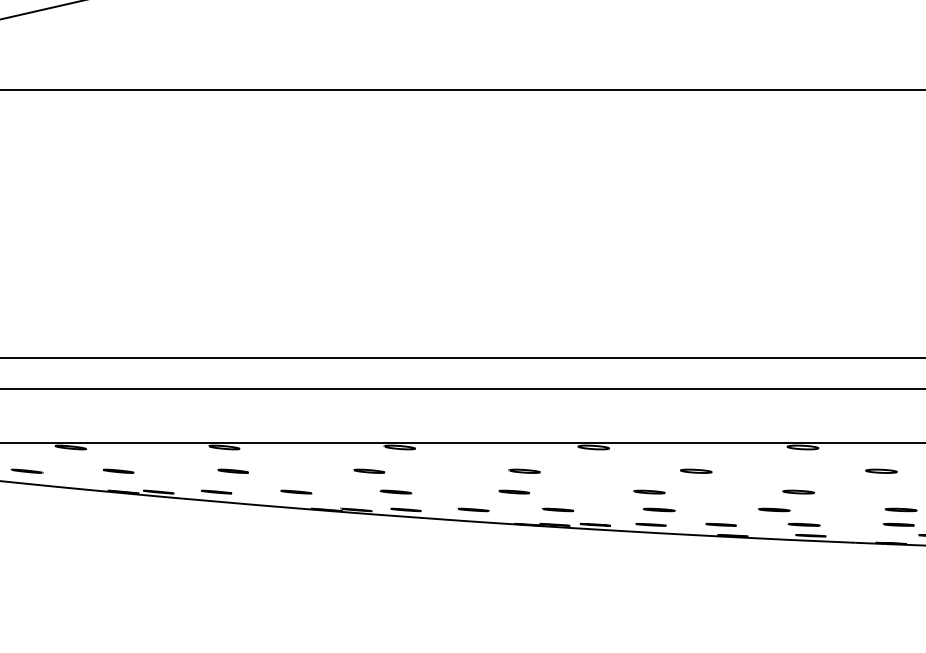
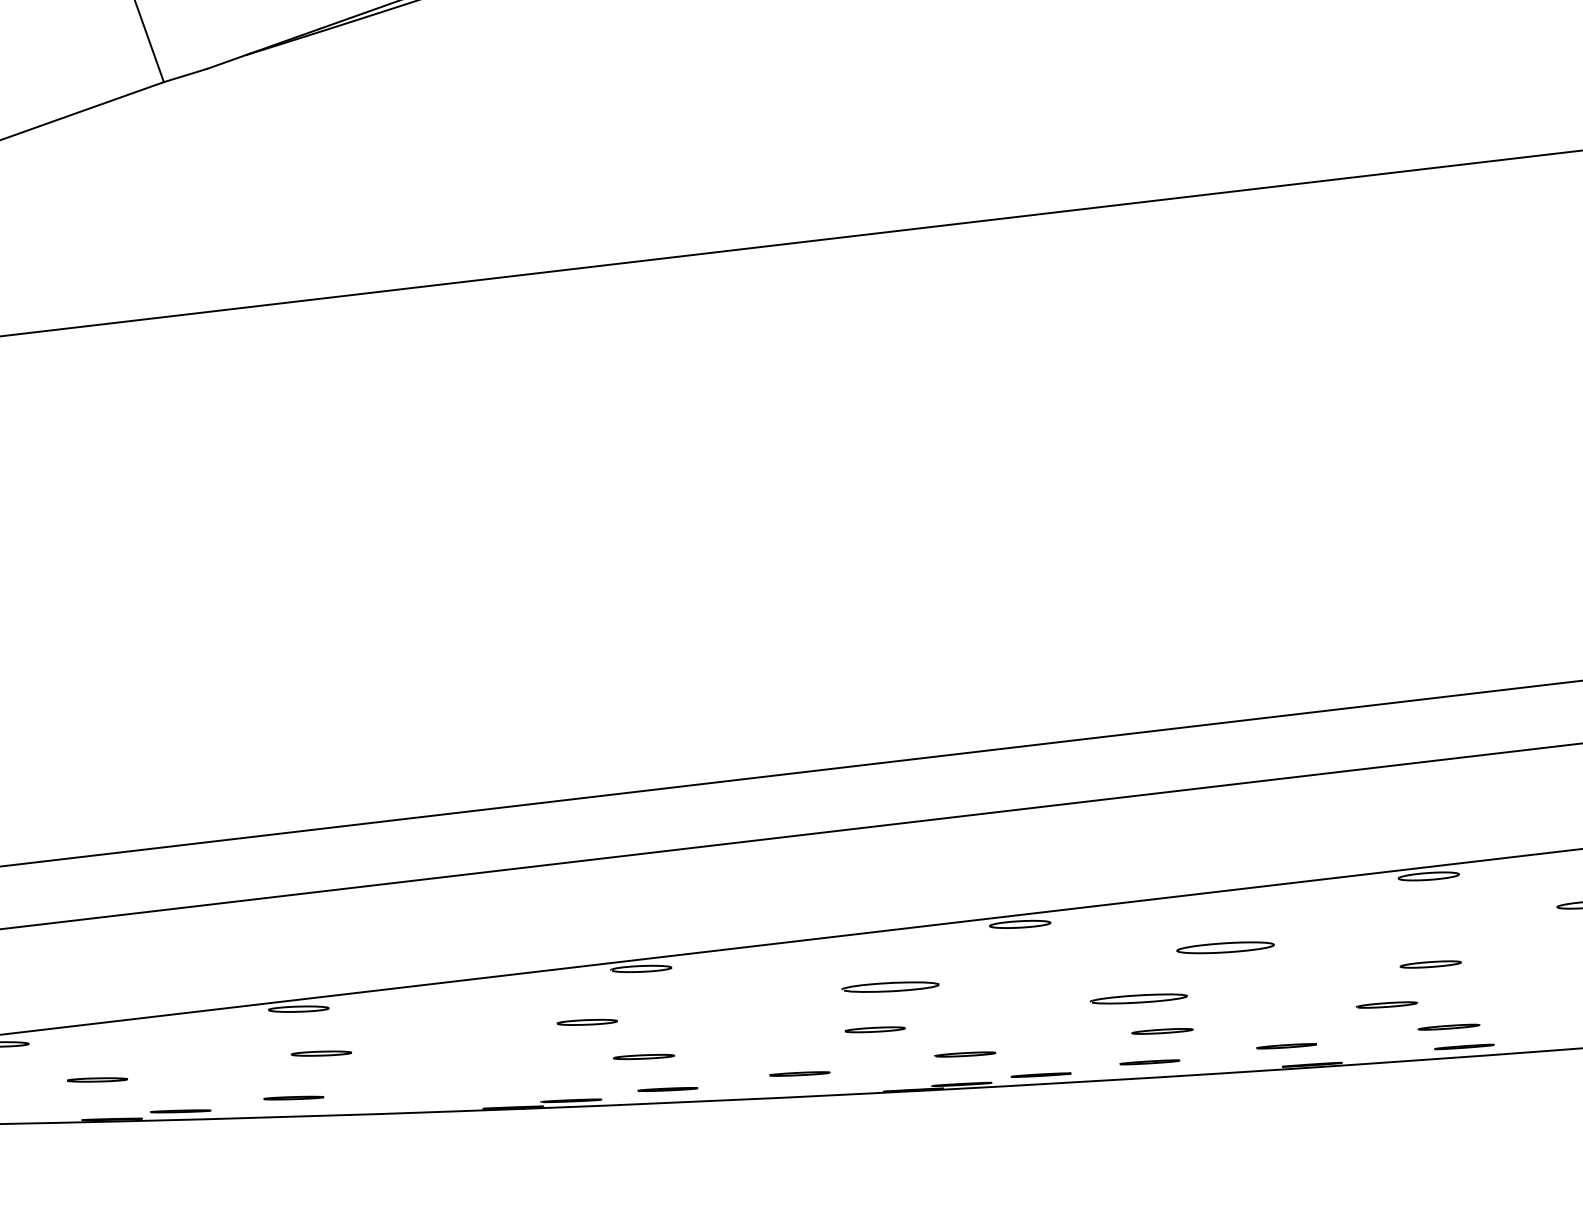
part: (524, 470) -> (890, 985), size x1.6
part: (696, 470) -> (1226, 945), size x1.6
line: (296, 491) -> (449, 1078), removed
part: (649, 491) -> (1139, 997), size x1.6

